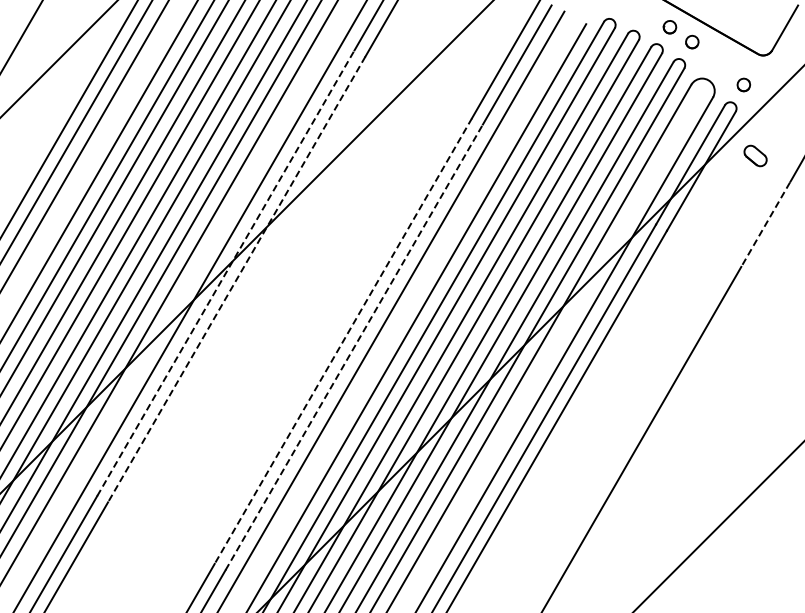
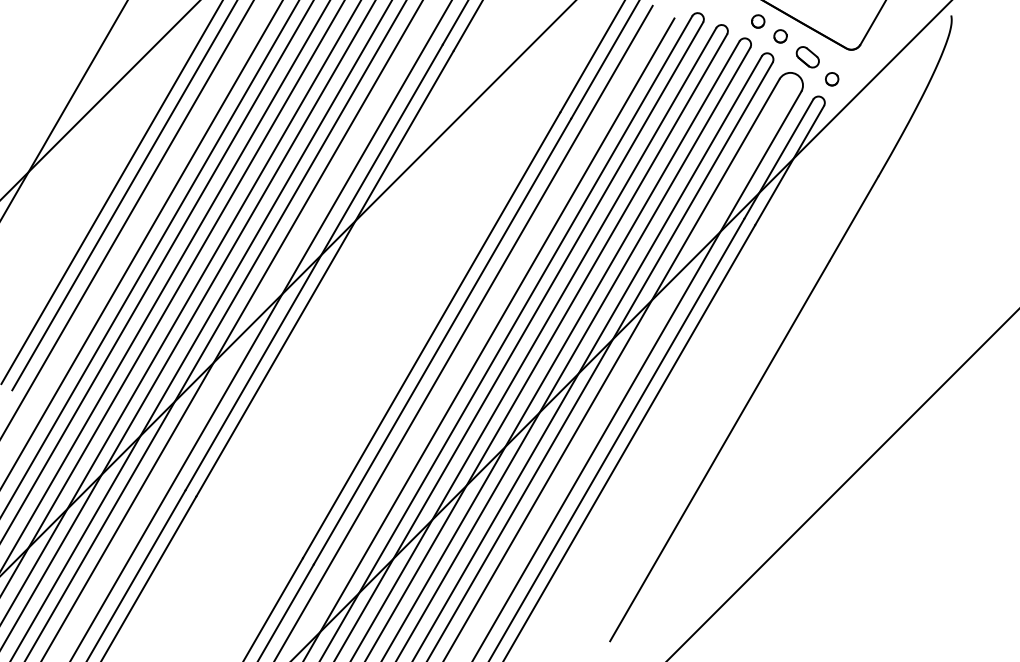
part: (755, 156) -> (807, 57), moved
line: (765, 225) -> (853, 219), dashed -> solid
line: (226, 273) -> (314, 267), dashed -> solid
line: (236, 280) -> (324, 274), dashed -> solid
line: (343, 341) -> (431, 335), dashed -> solid
line: (354, 347) -> (442, 341), dashed -> solid

